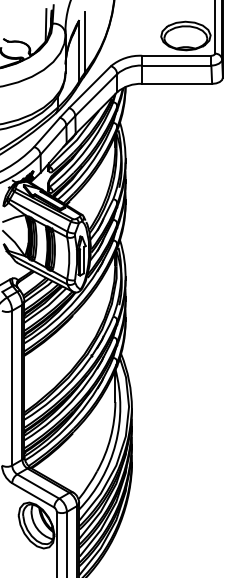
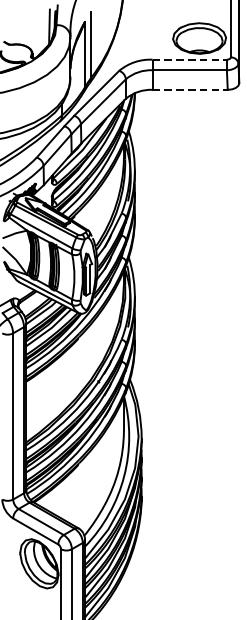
line: (176, 55) -> (189, 59), solid -> dashed
line: (177, 83) -> (190, 89), solid -> dashed

